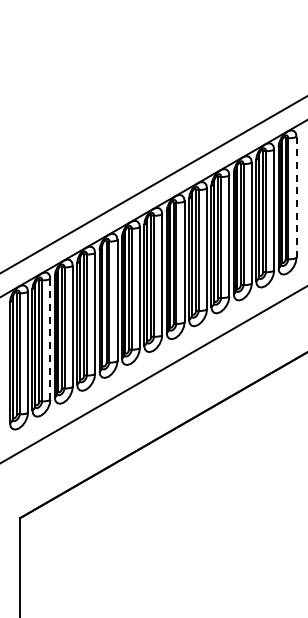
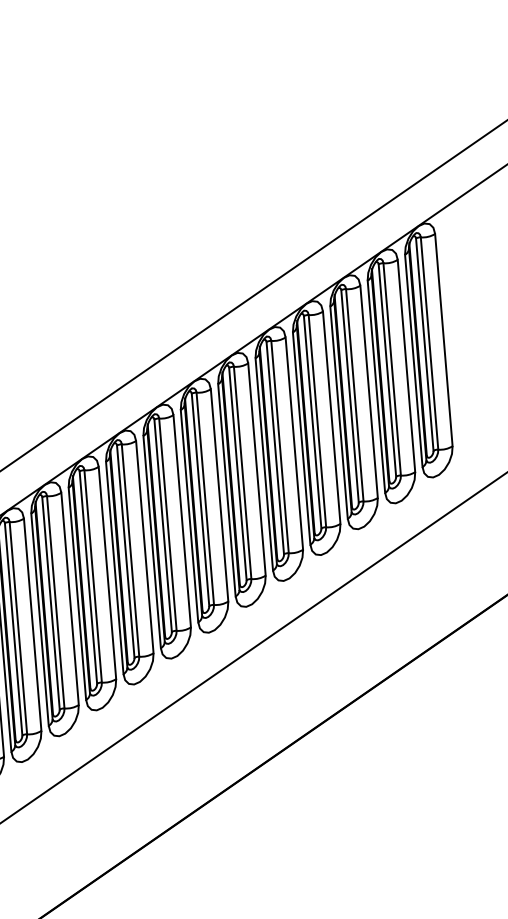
line: (296, 197) -> (443, 340), dashed -> solid
line: (50, 339) -> (32, 624), dashed -> solid

